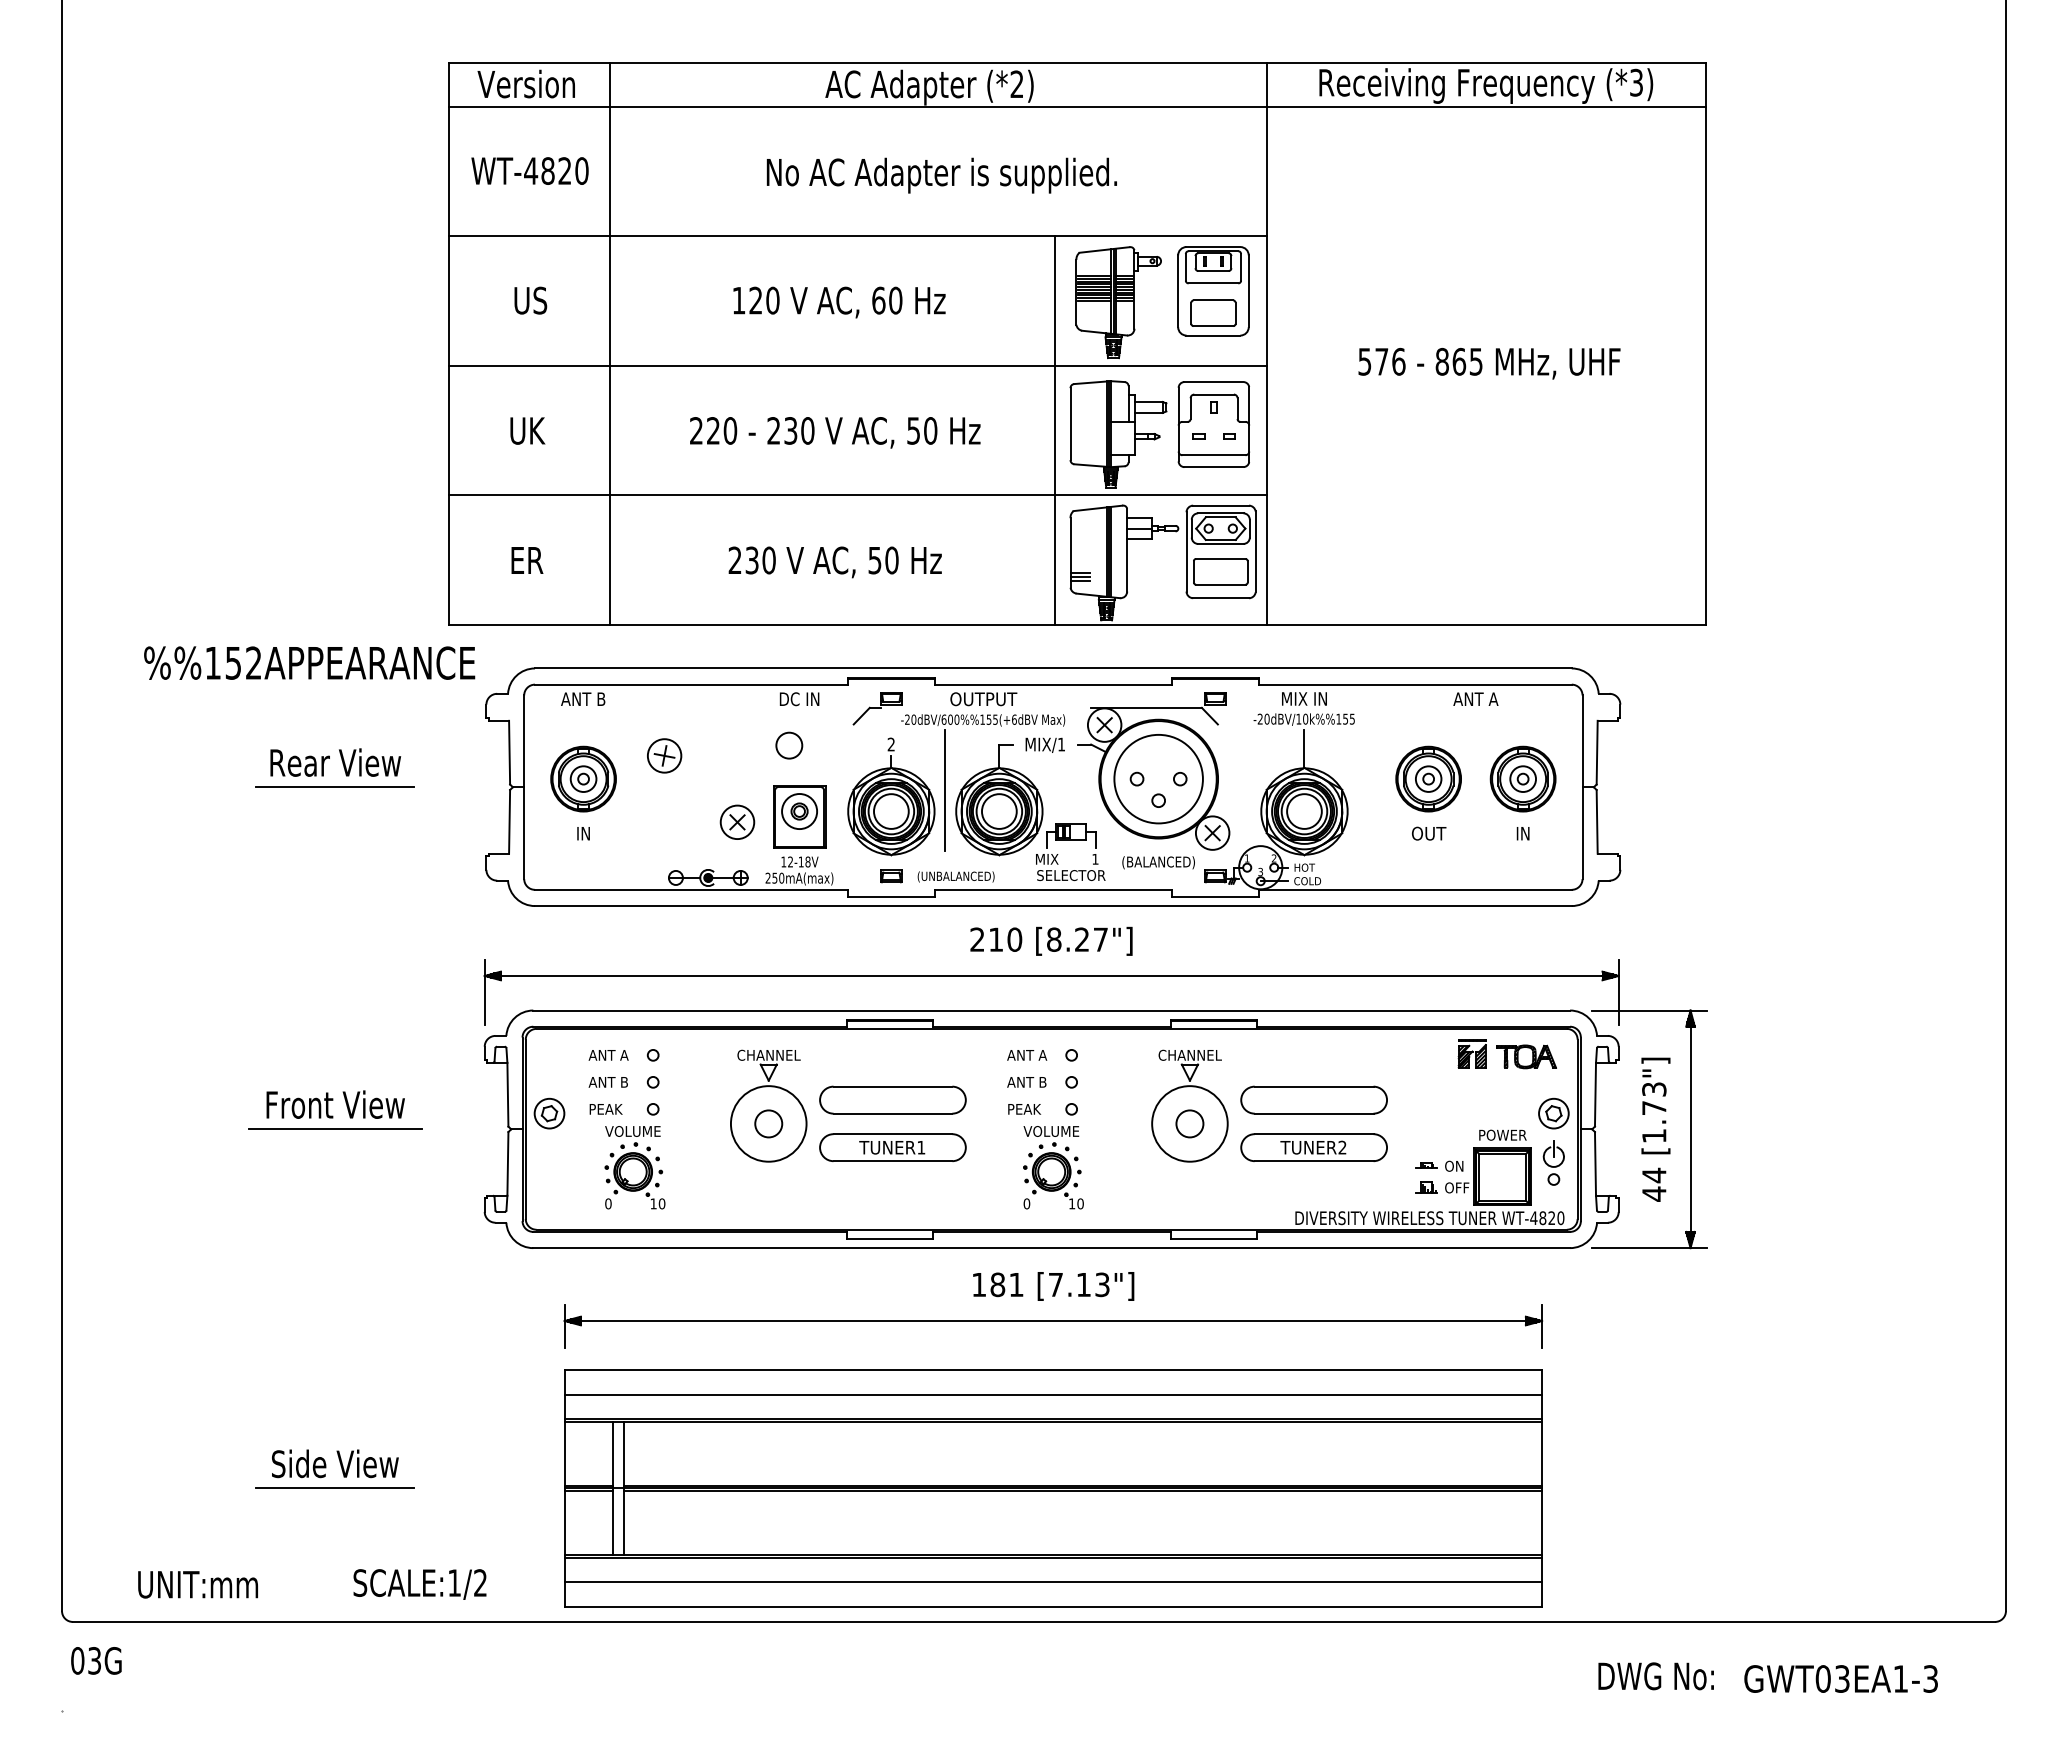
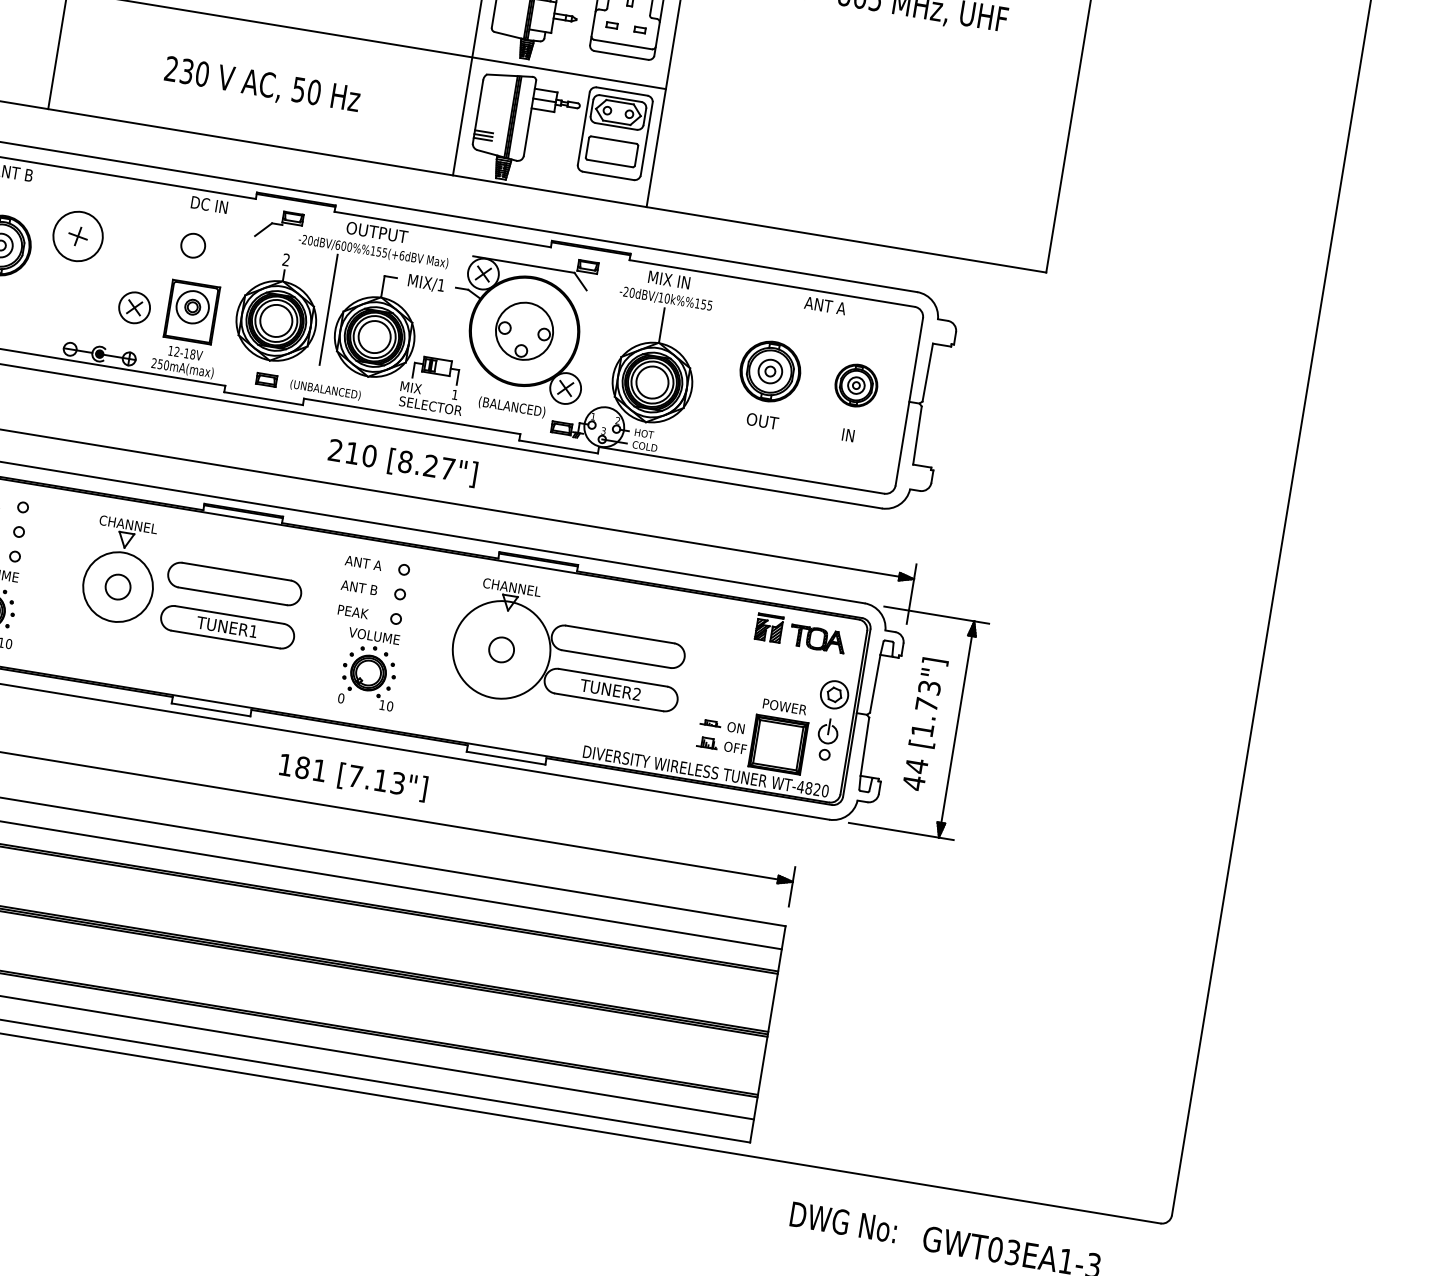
circle: (664, 755) -> (78, 236), size x1.6
circle: (1158, 778) -> (524, 330), size x0.7
part: (1522, 778) -> (855, 384), size x0.7
circle: (1189, 1123) -> (501, 649), size x1.4

